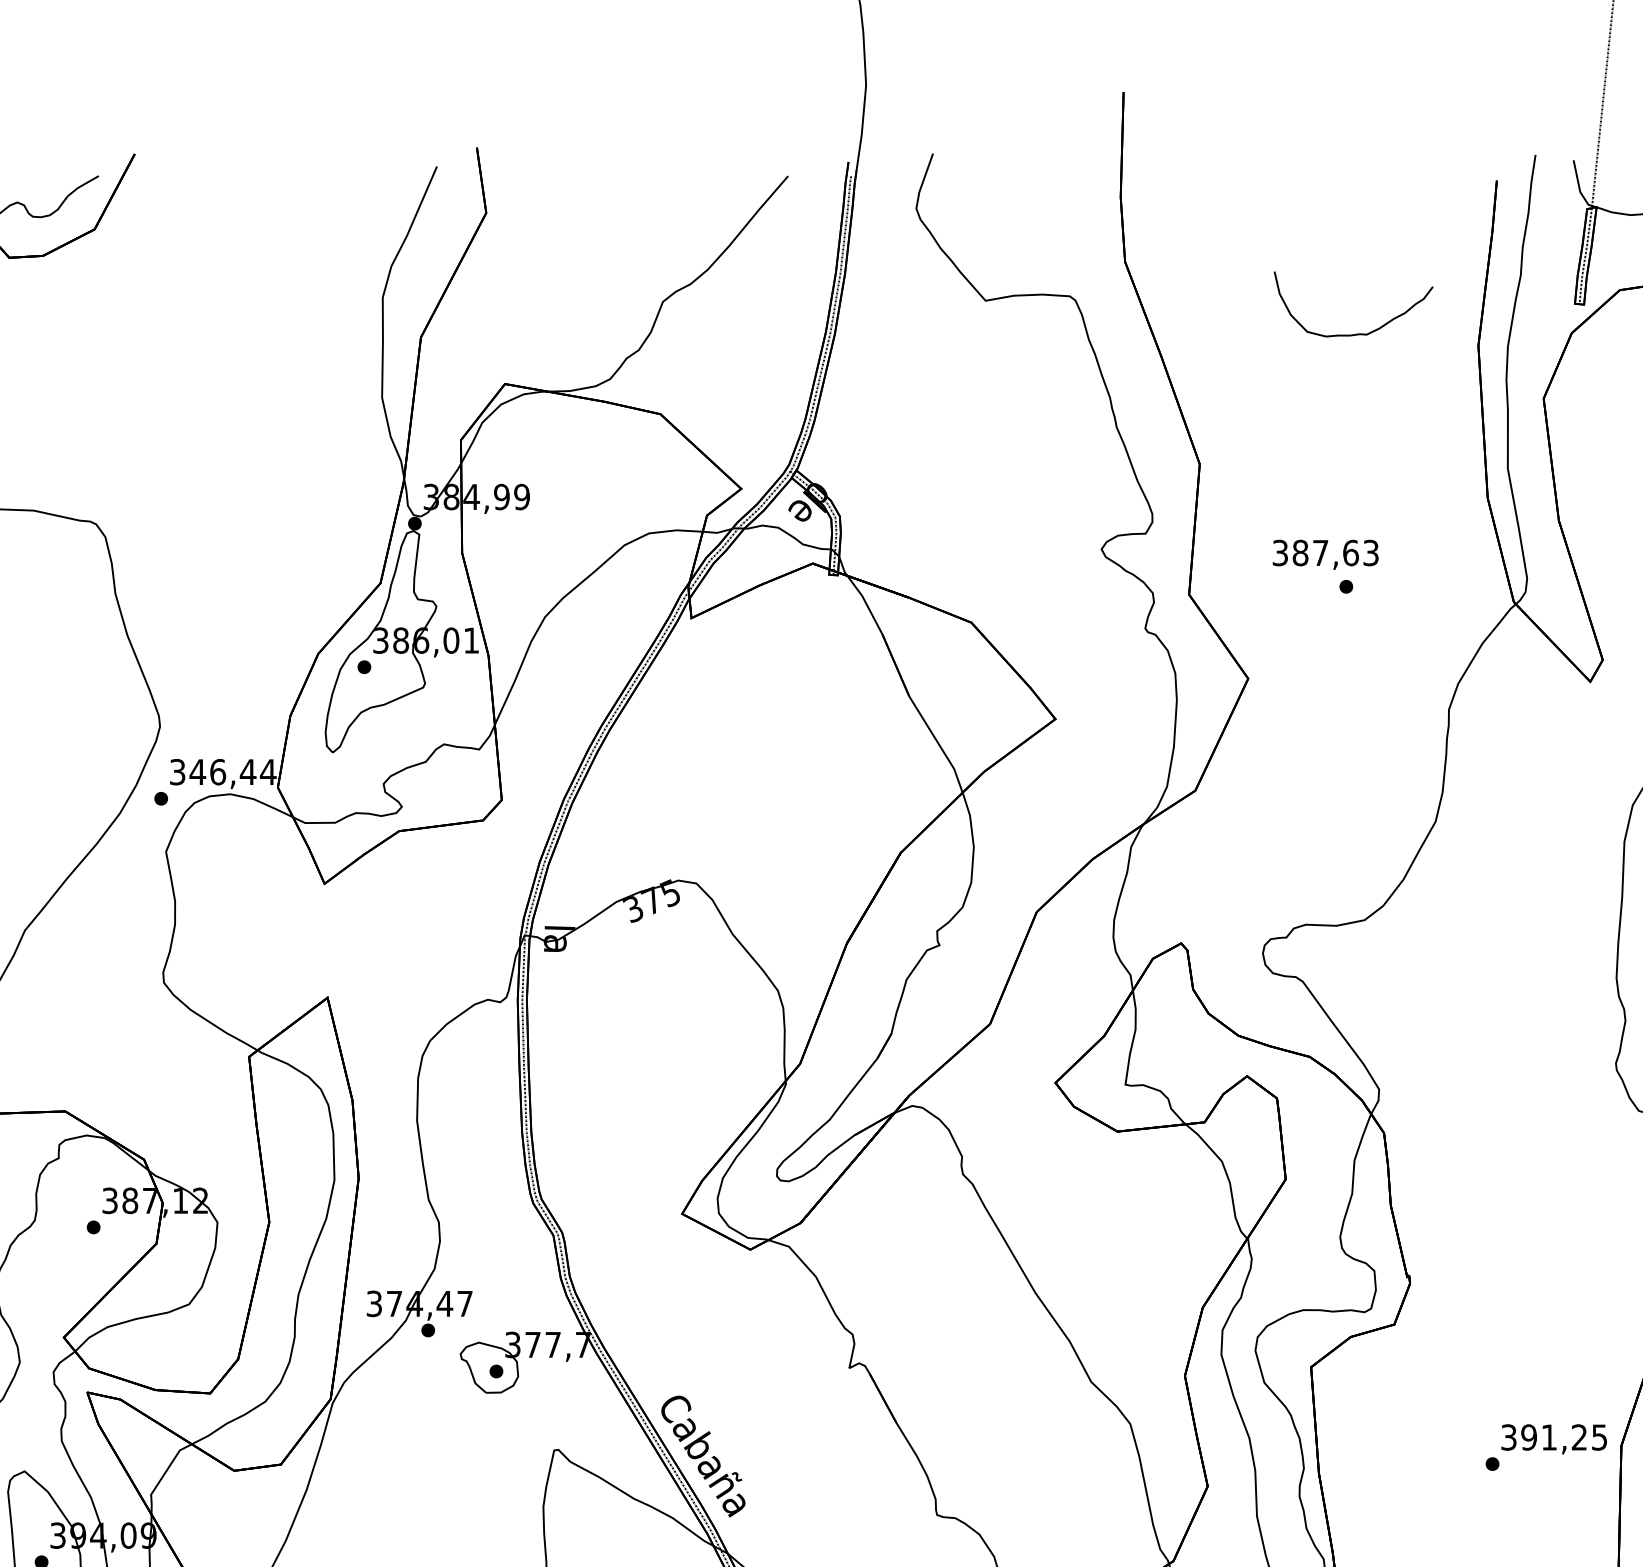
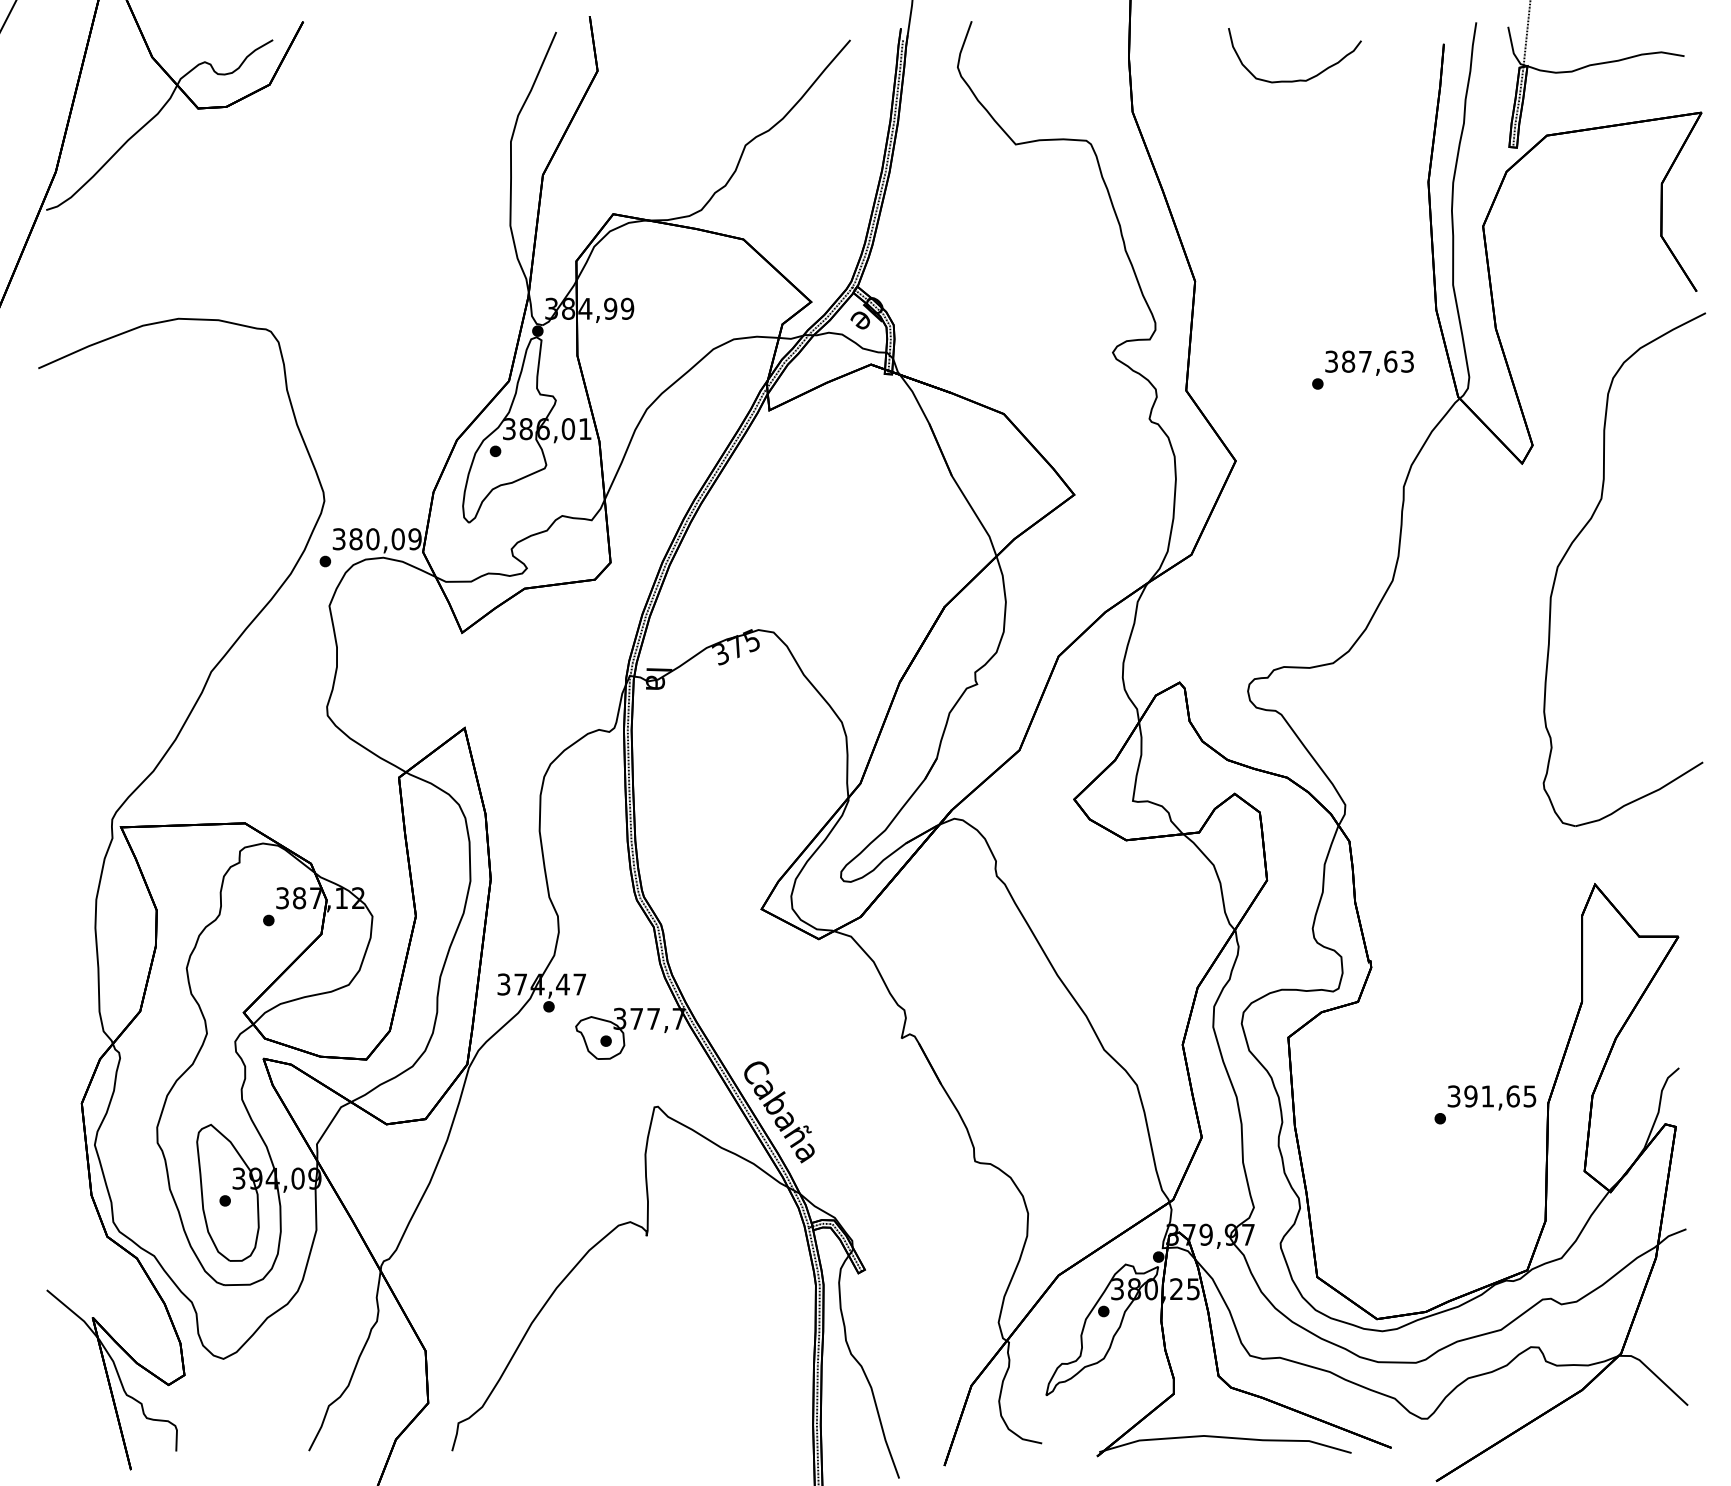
curve: (1357, 333) -> (1298, 79), moved
text: (1325, 553) -> (1369, 362), moved
text: (232, 772) -> (385, 539), 346,44 -> 380,09
text: (1578, 1437) -> (1512, 1096), 391,25 -> 391,65

